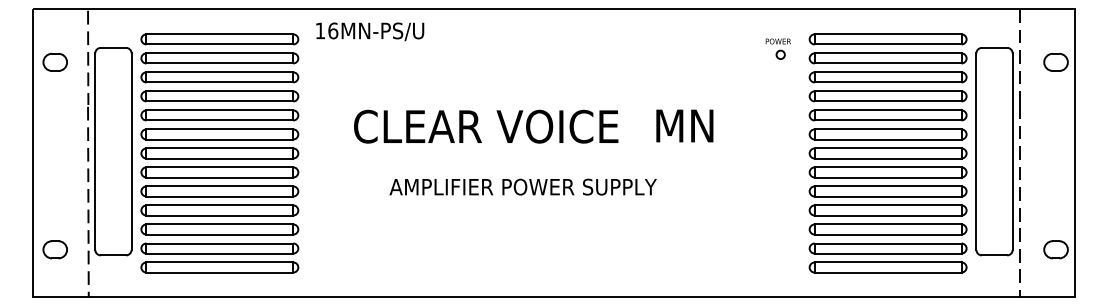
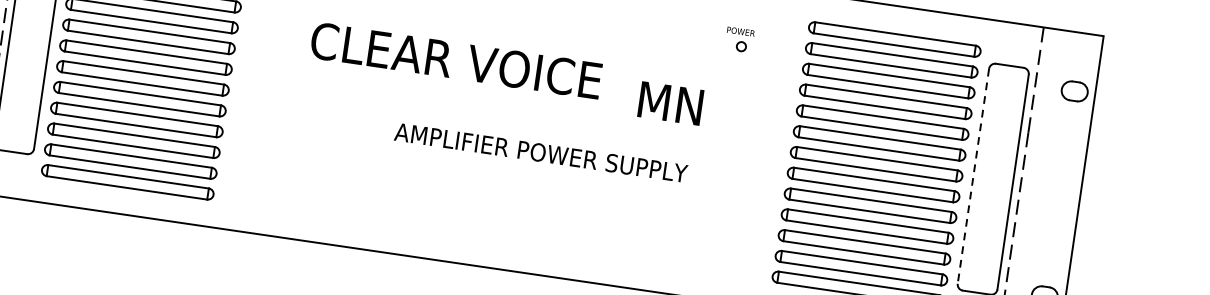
part: (777, 48) -> (738, 39), moved
text: (684, 125) -> (670, 102), moved
text: (486, 126) -> (456, 60), moved
line: (976, 152) -> (973, 177), solid -> dashed
text: (522, 186) -> (540, 152), moved

